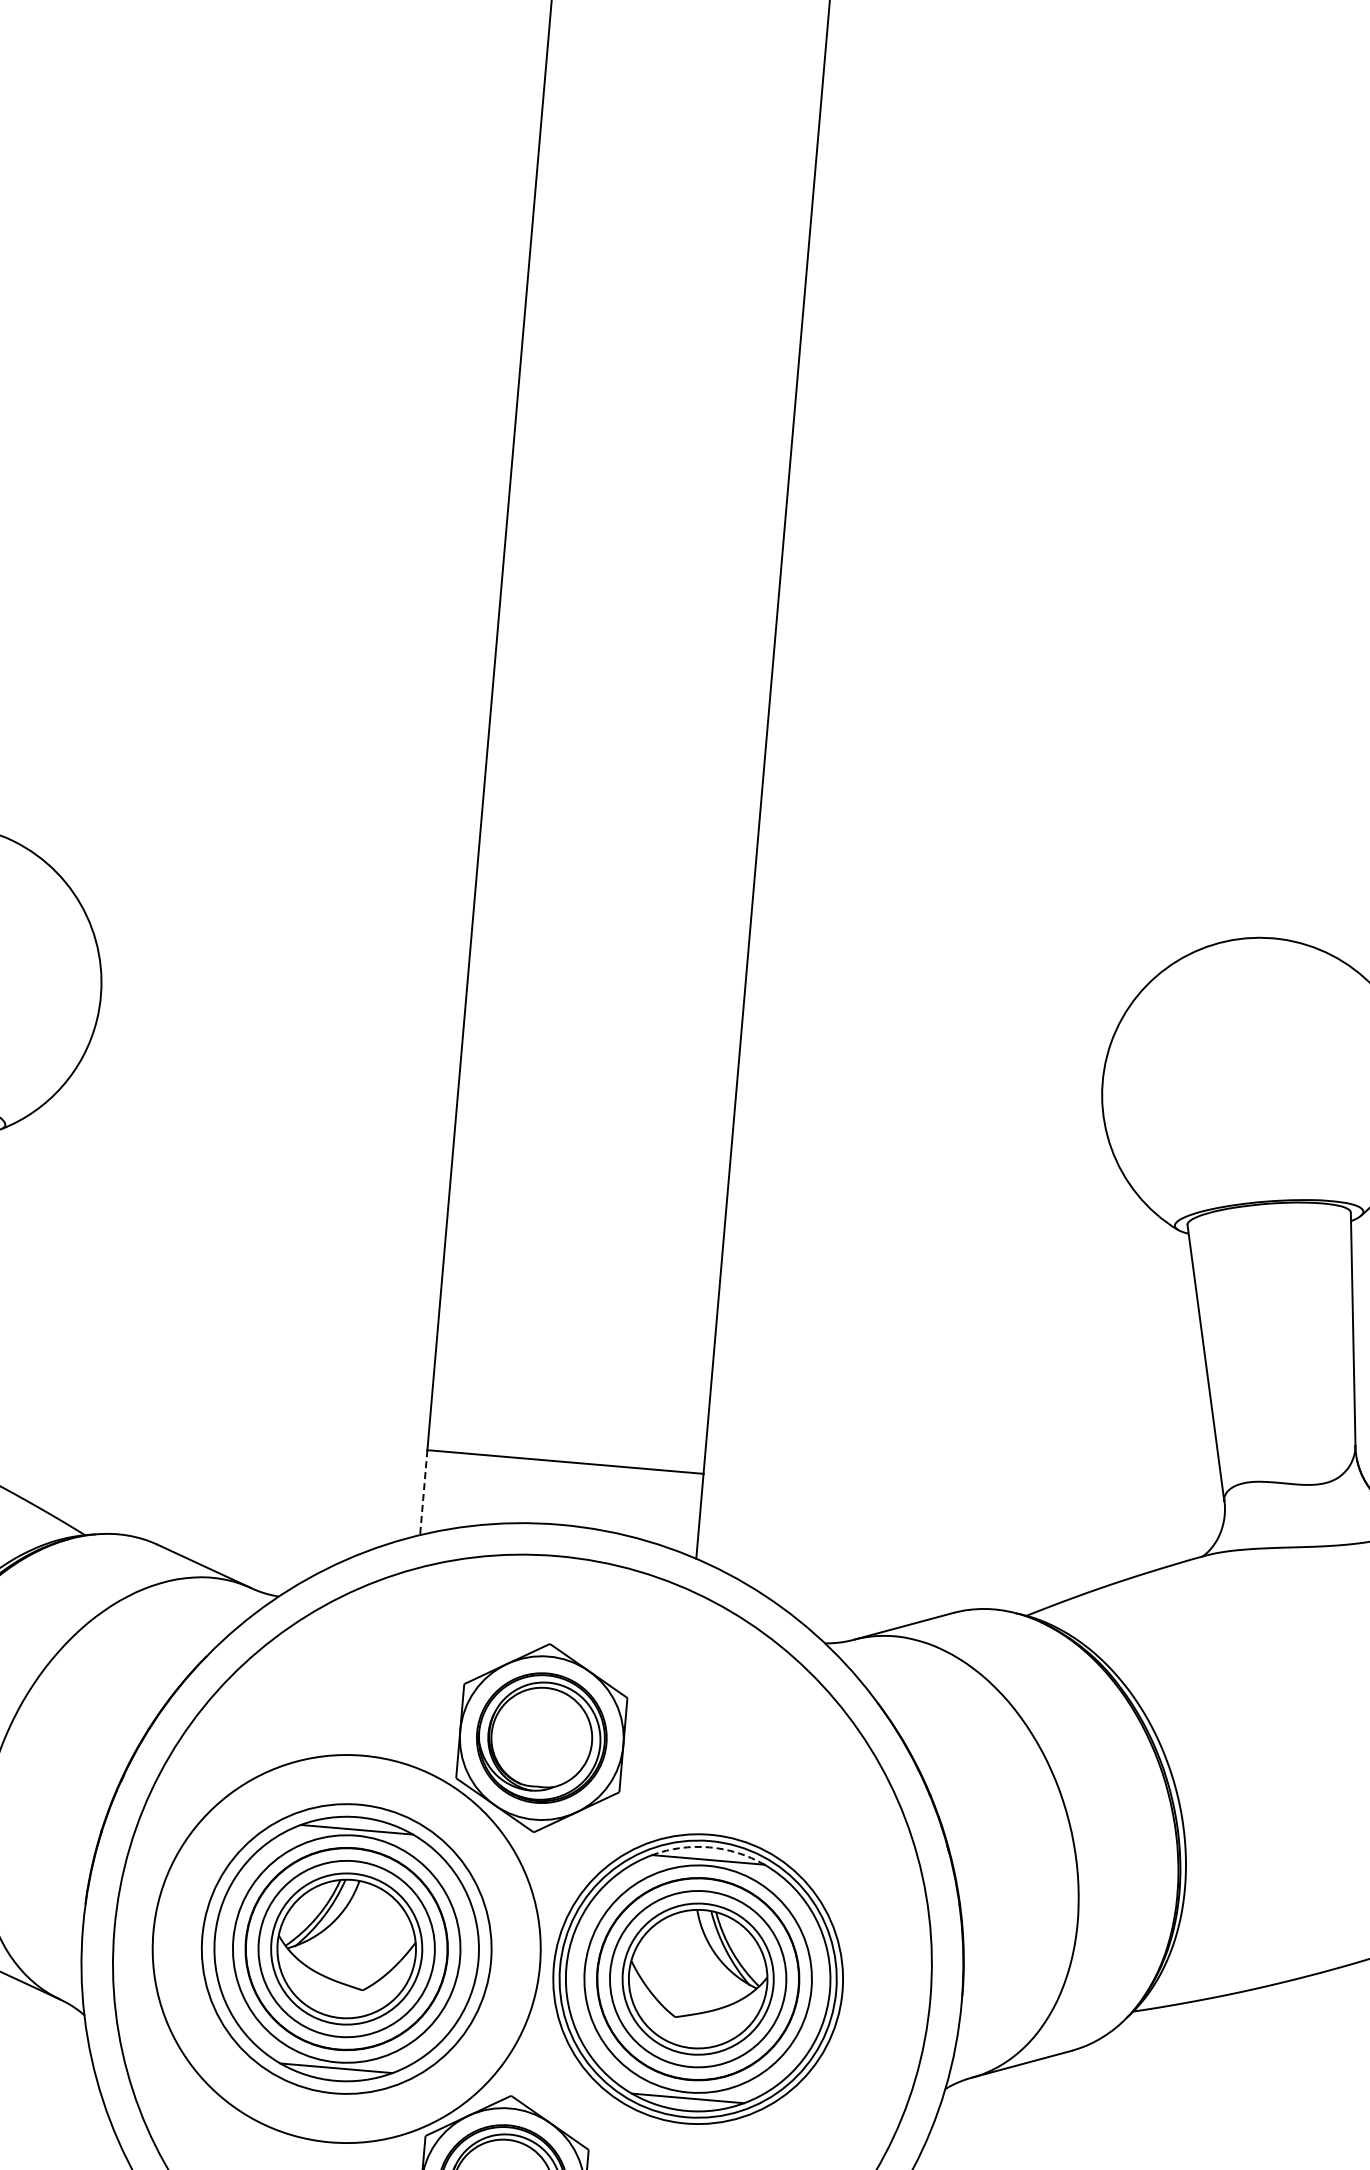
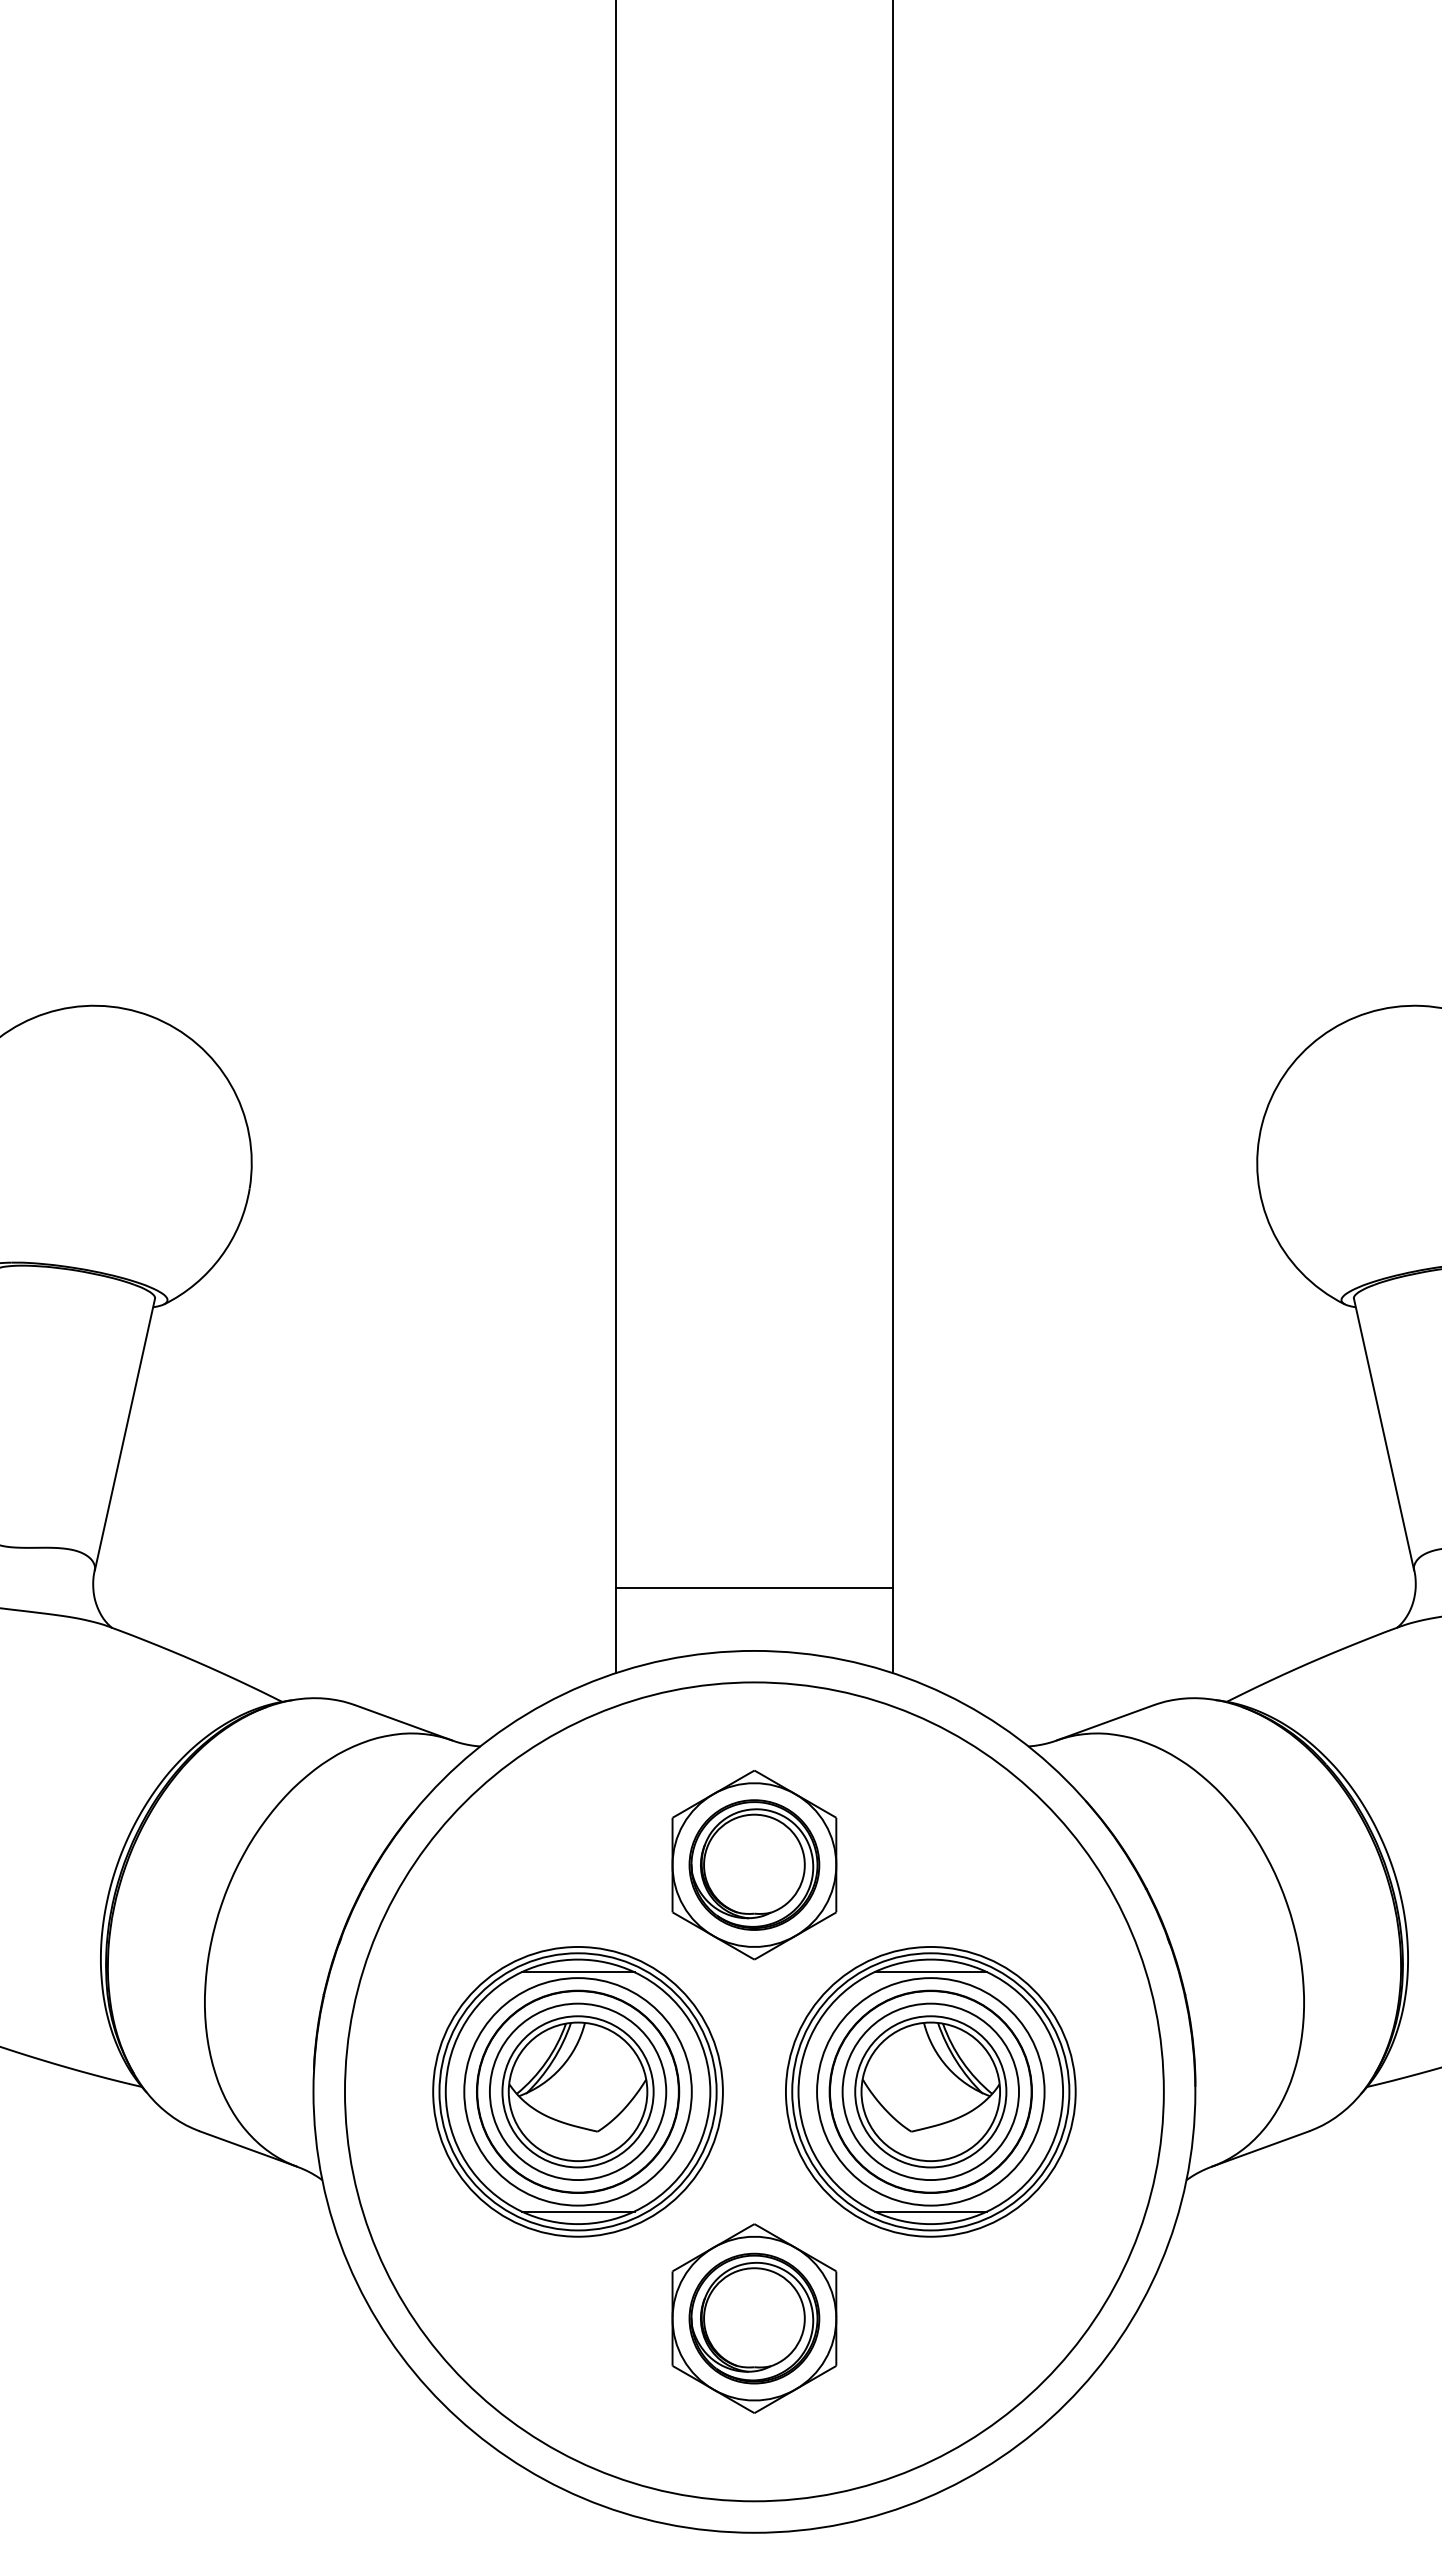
line: (423, 1492) -> (615, 1630), dashed -> solid
arc: (709, 1847) -> (930, 1959), dashed -> solid
circle: (346, 1948) -> (577, 2091), size x0.71

